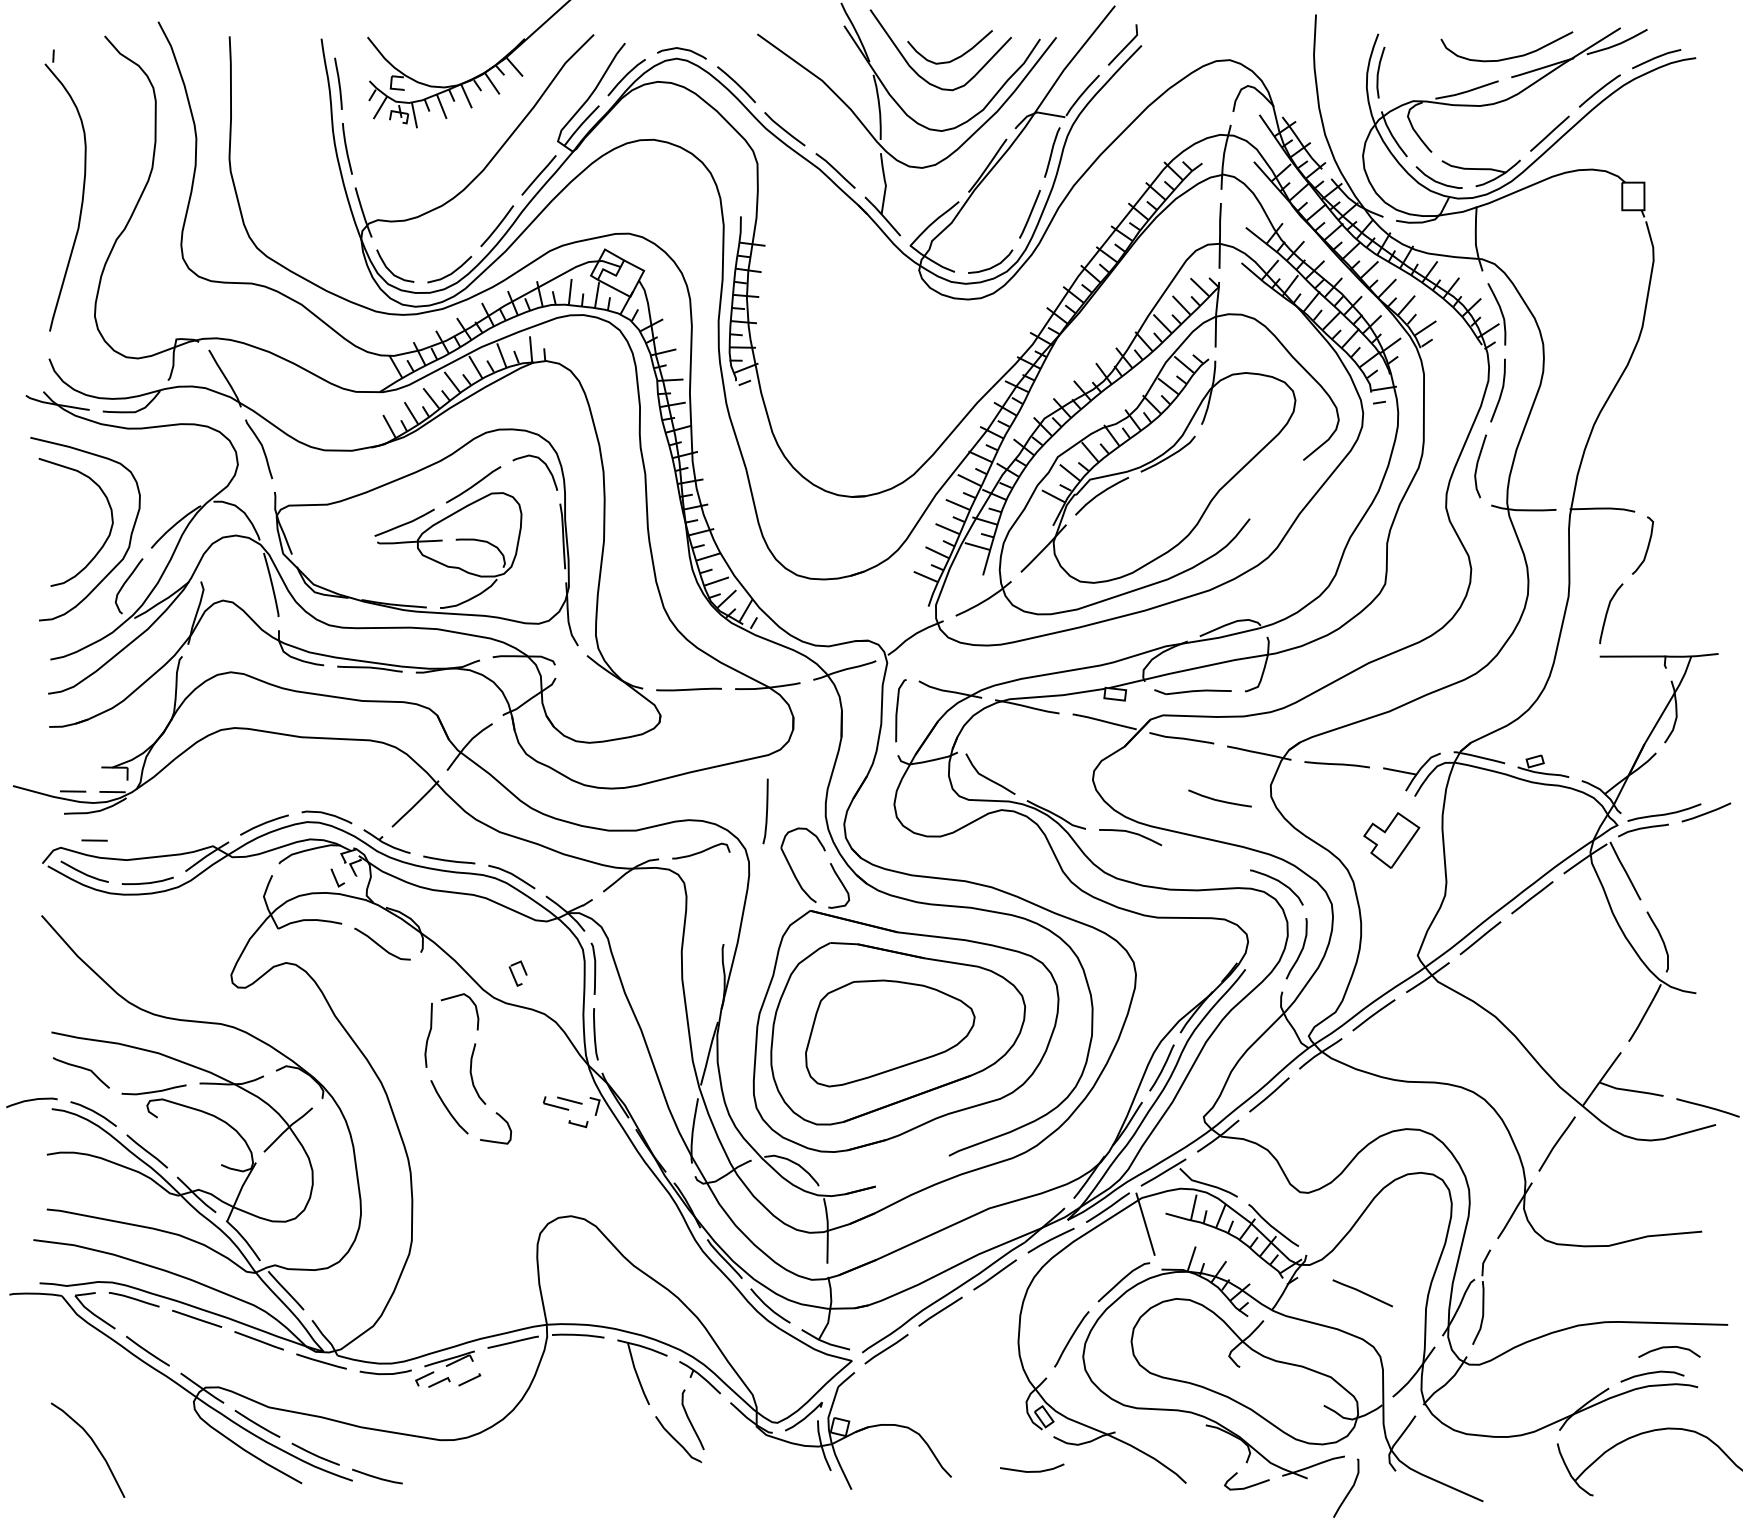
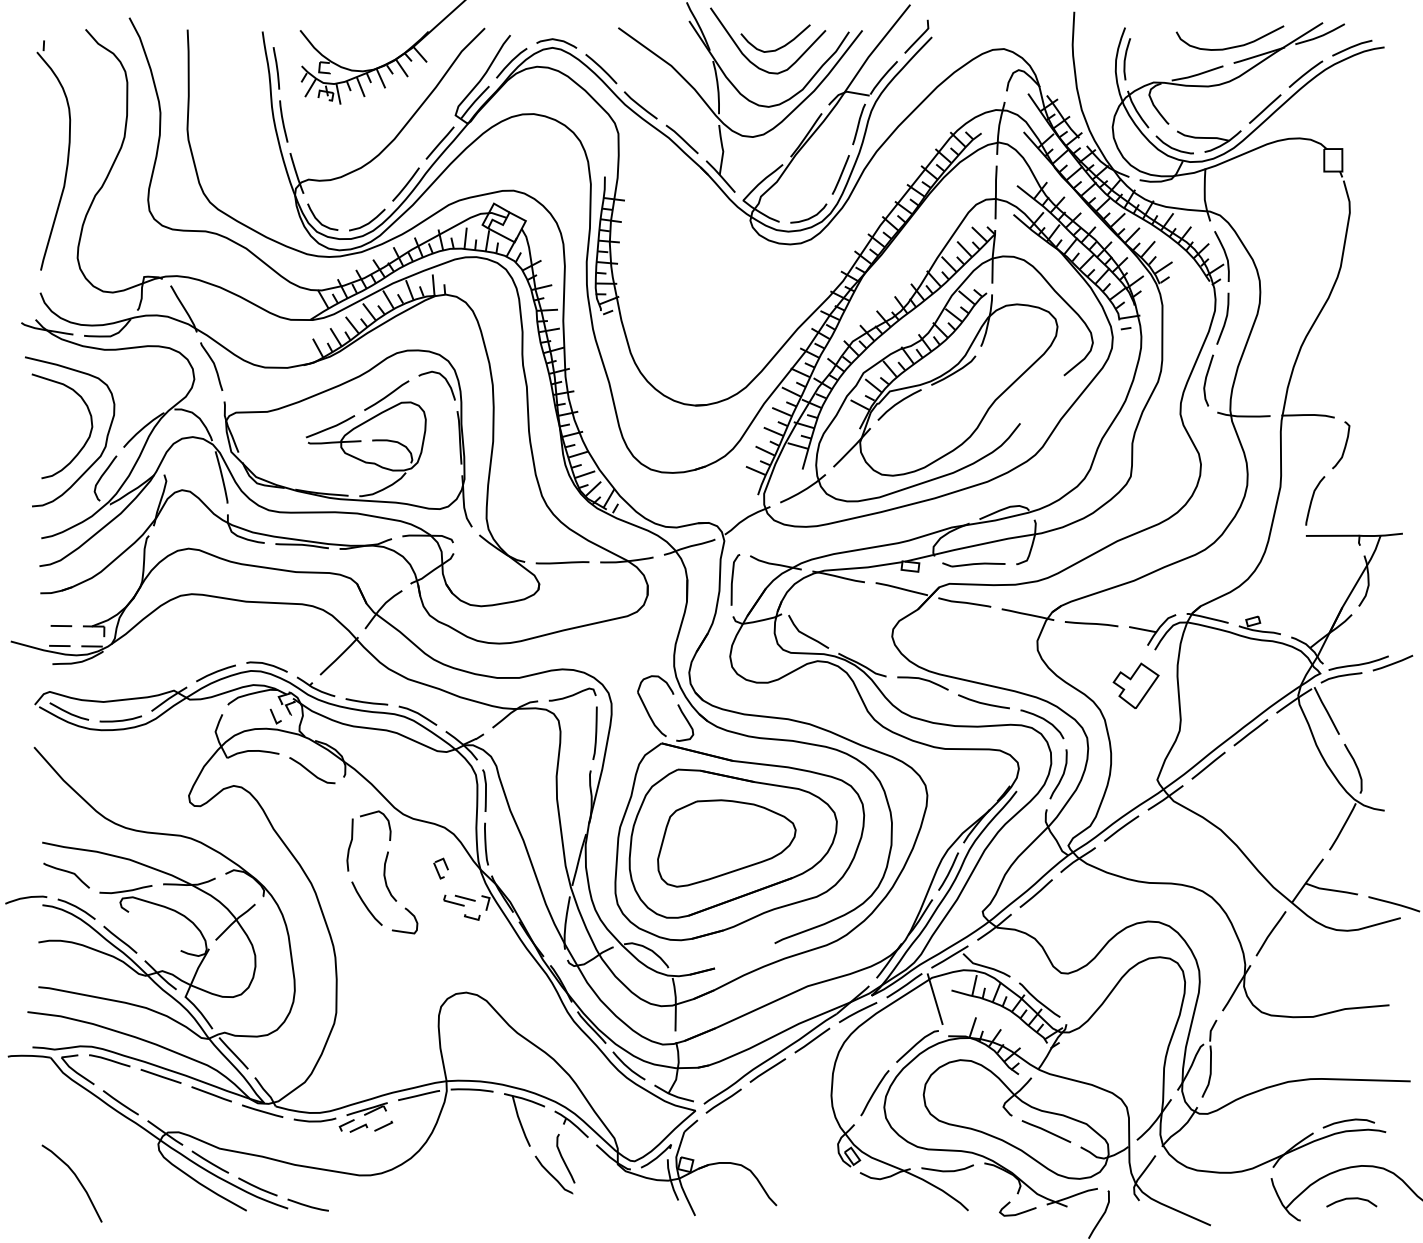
curve: (1219, 799) -> (983, 702), moved
curve: (766, 810) -> (595, 732), moved
line: (94, 841) -> (61, 626), moved
part: (517, 973) -> (440, 868), moved
line: (1362, 1293) -> (1046, 1131), moved
curve: (1669, 1348) -> (1351, 1199), moved
curve: (1032, 1470) -> (947, 1170), moved

